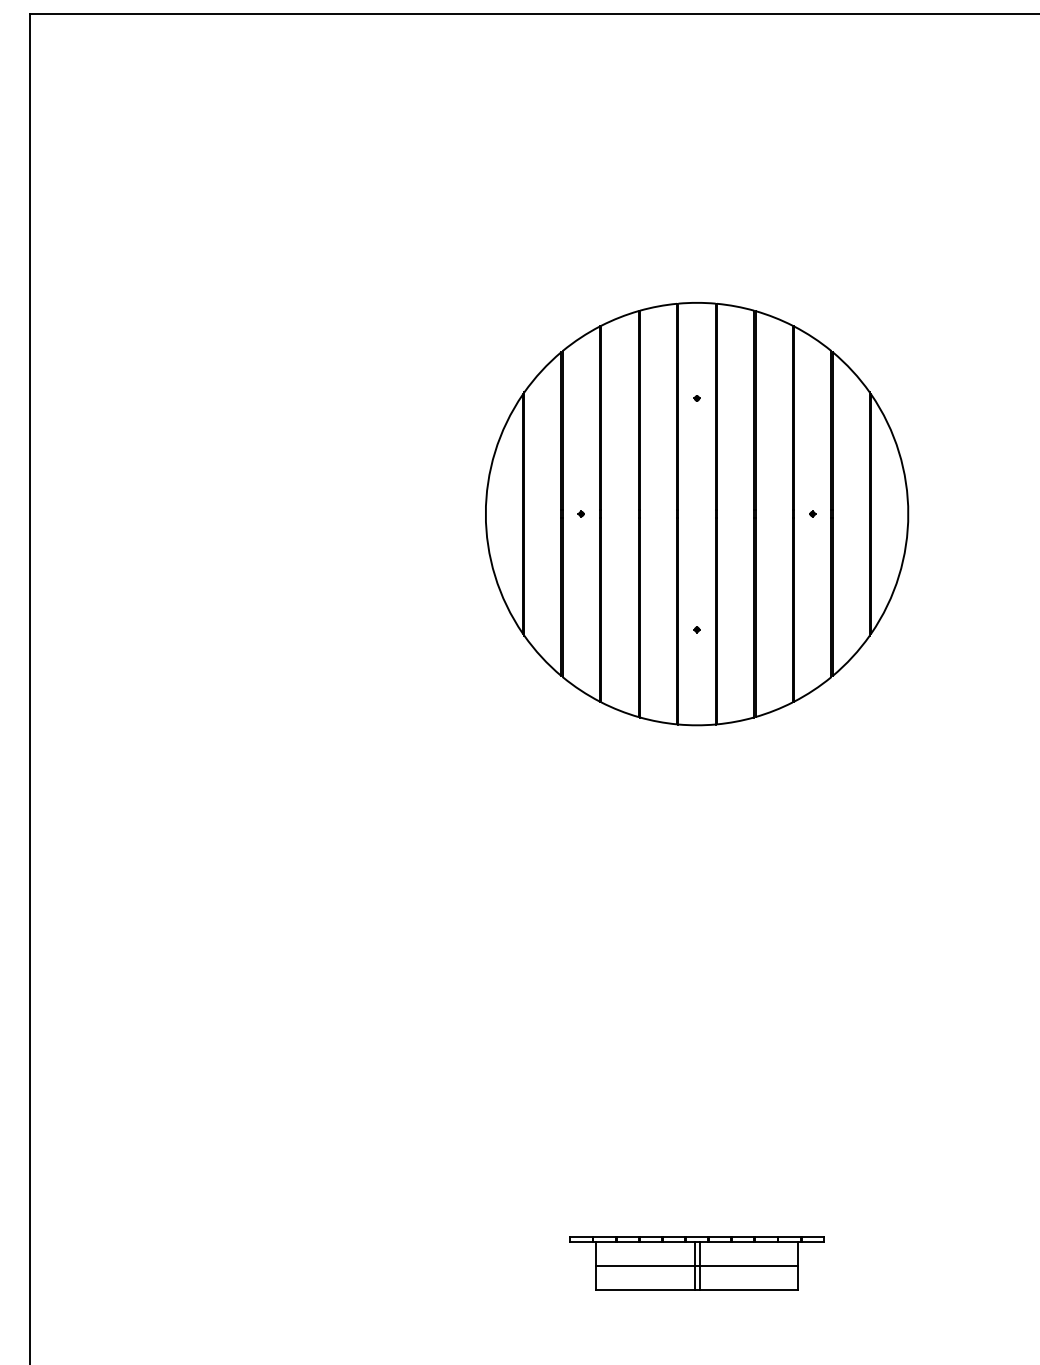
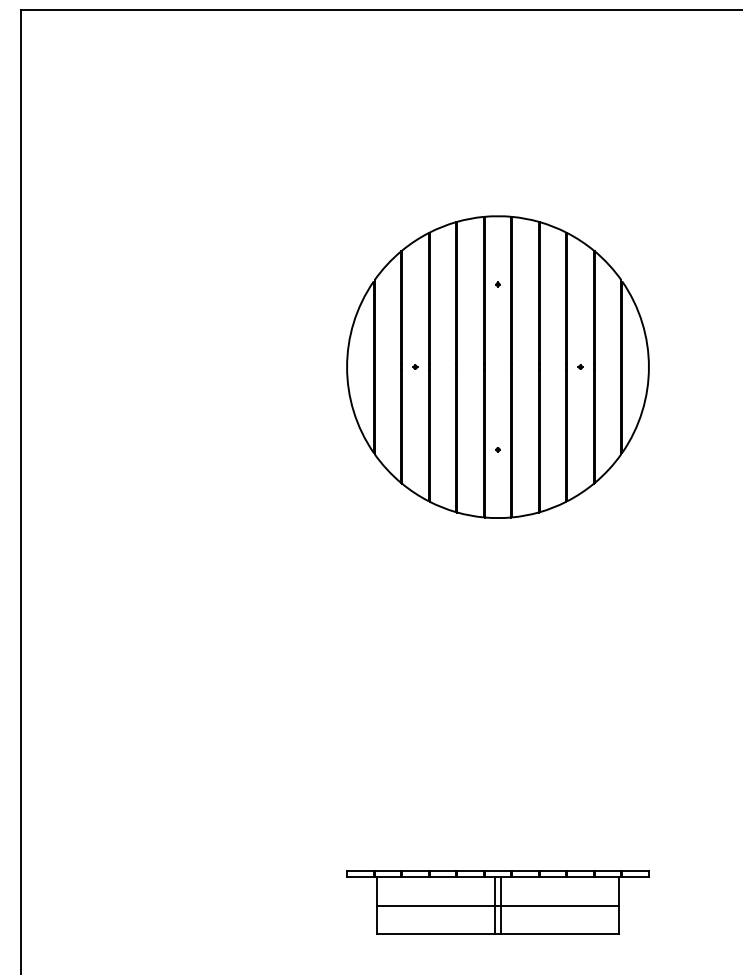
part: (696, 1263) -> (497, 902), size x1.67

